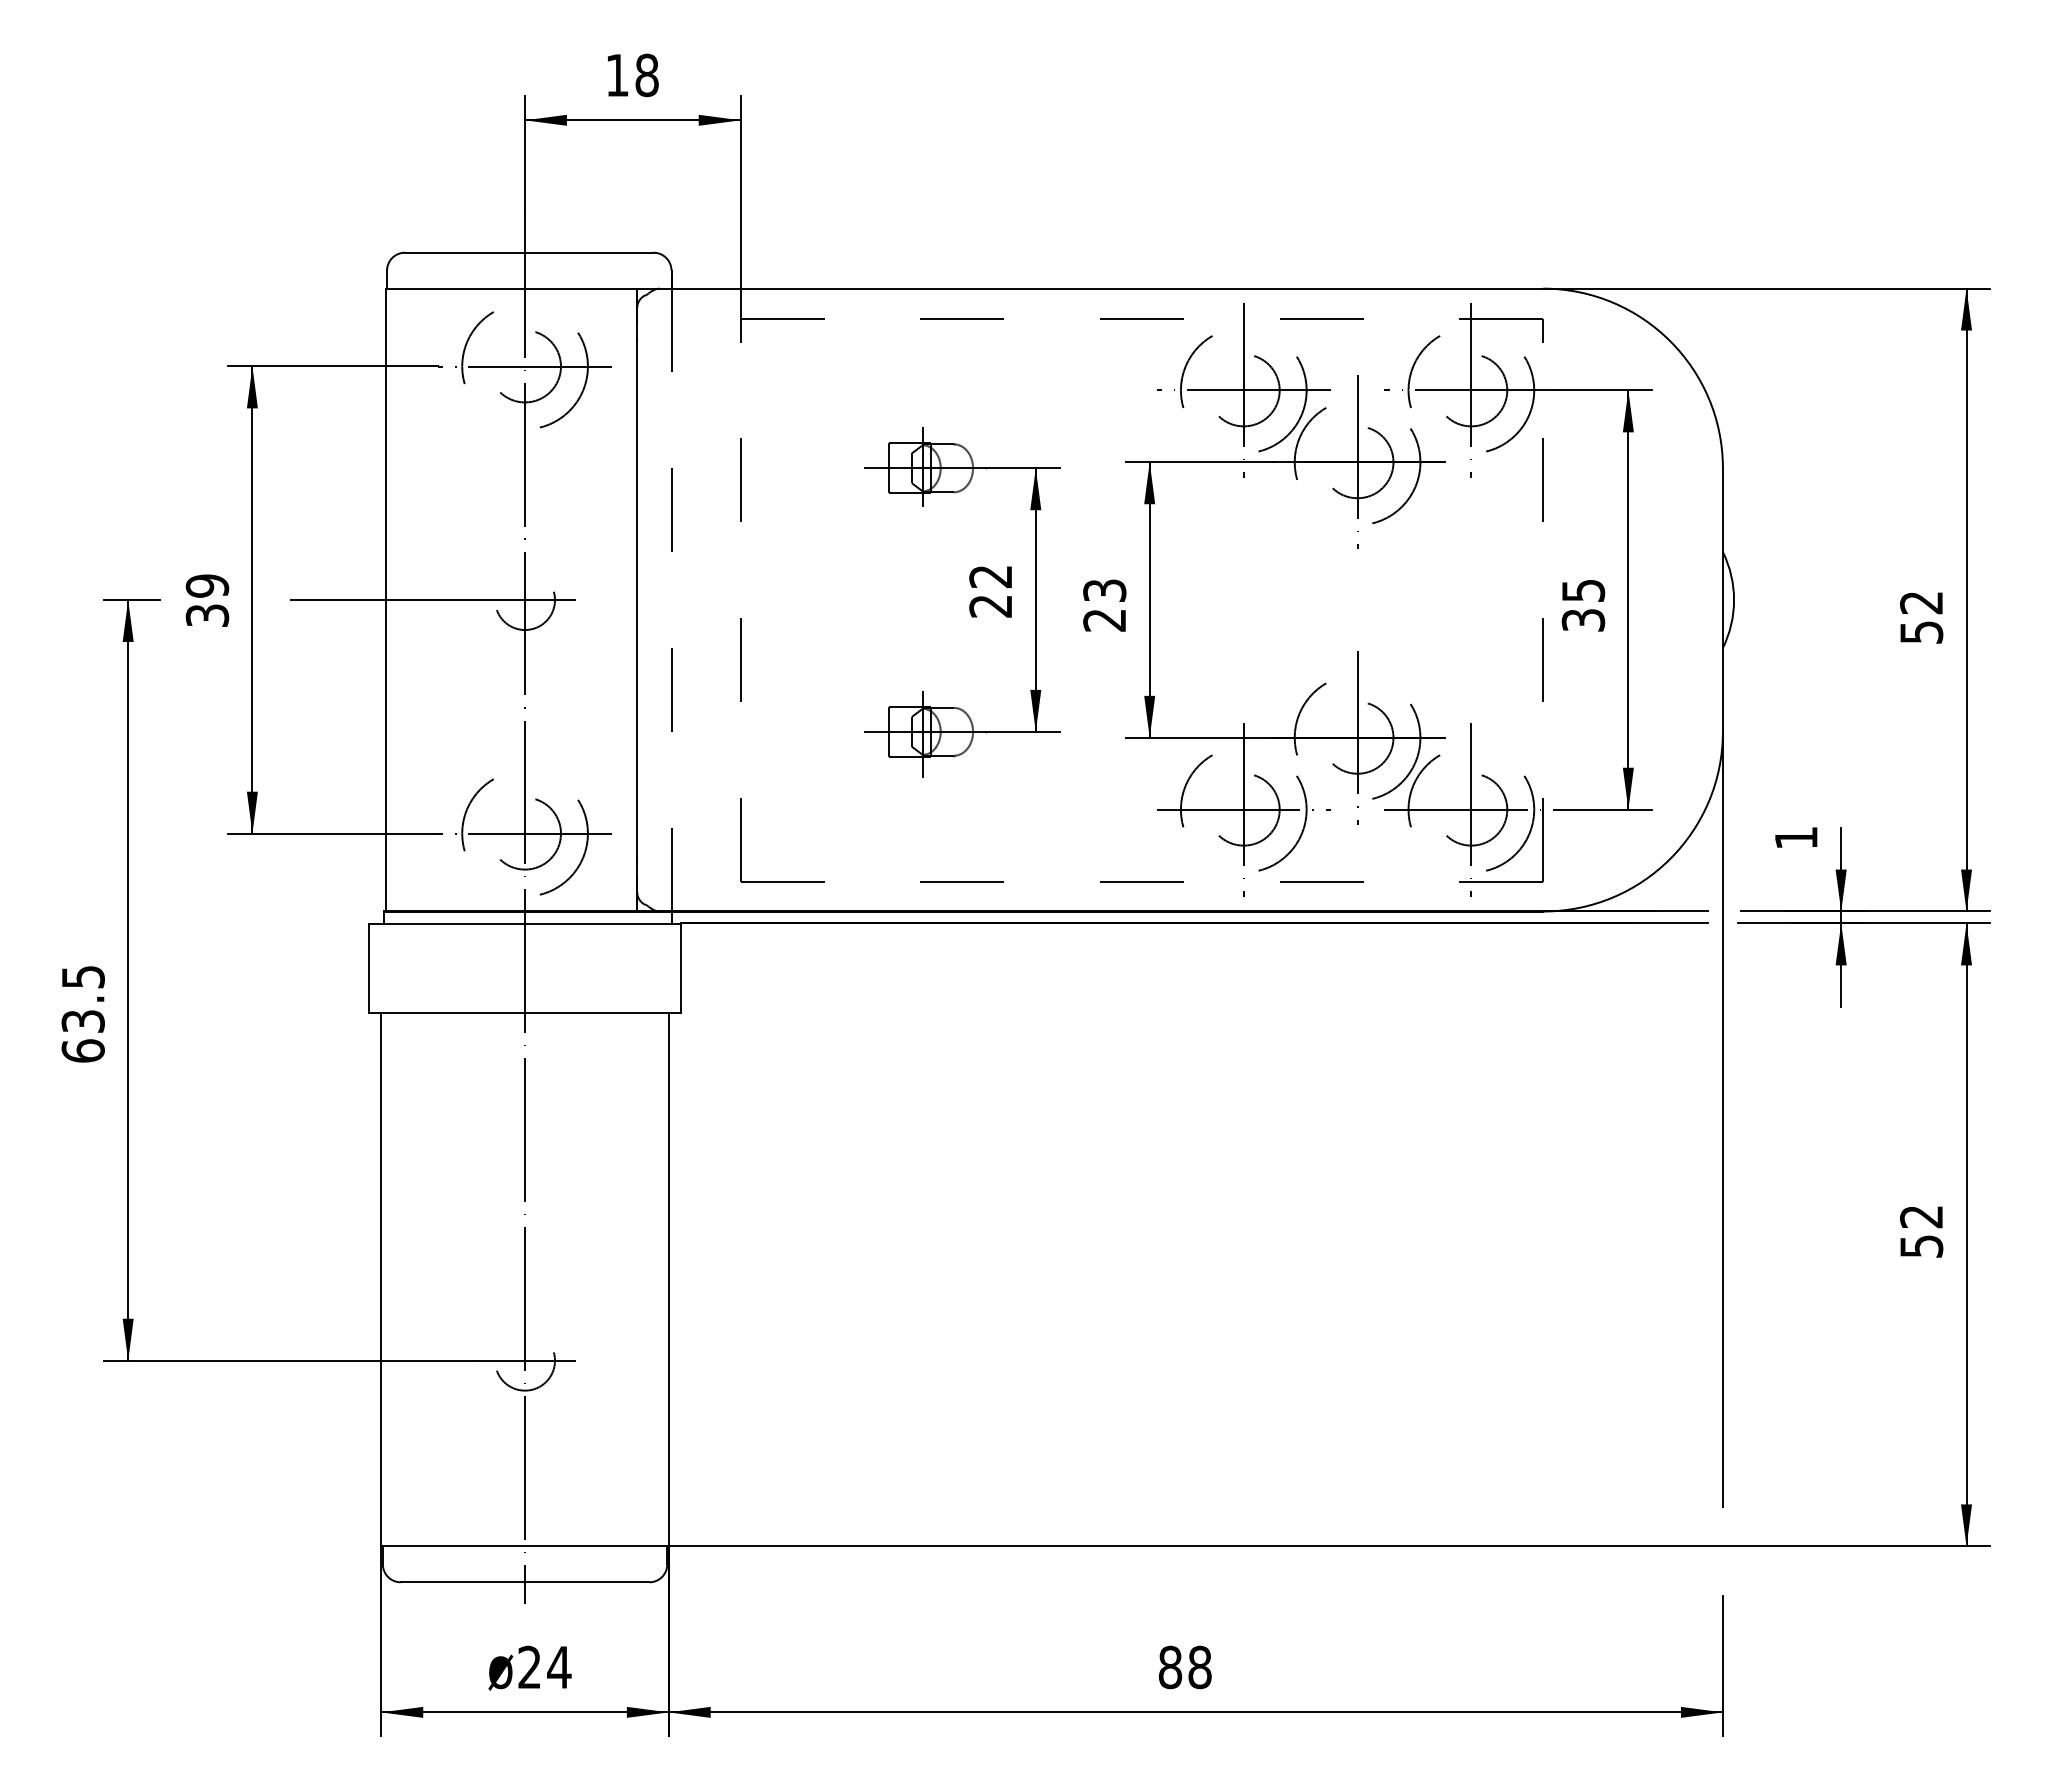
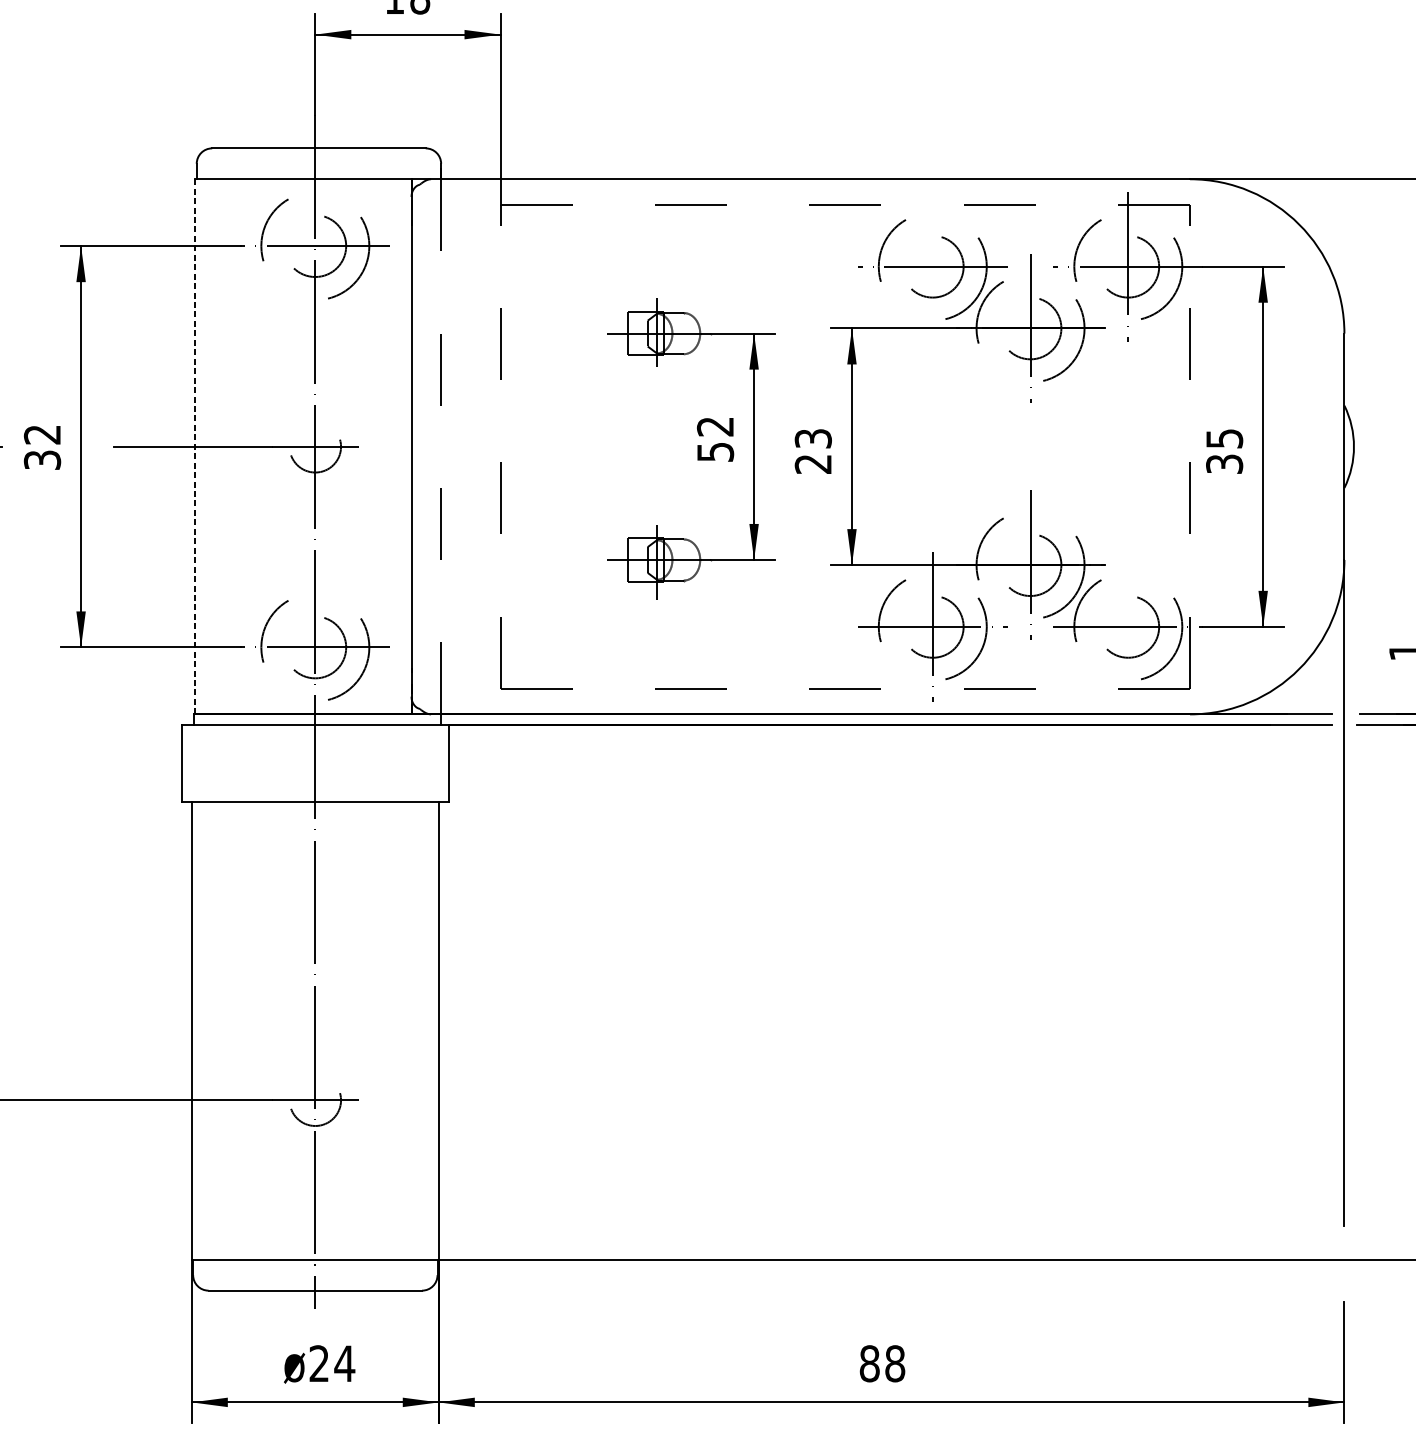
line: (1243, 390) -> (932, 266), removed
text: (207, 585) -> (42, 434), 39 -> 32
line: (385, 599) -> (195, 446), solid -> dashed
text: (990, 606) -> (715, 452), 22 -> 52
line: (1471, 809) -> (1128, 626), removed

